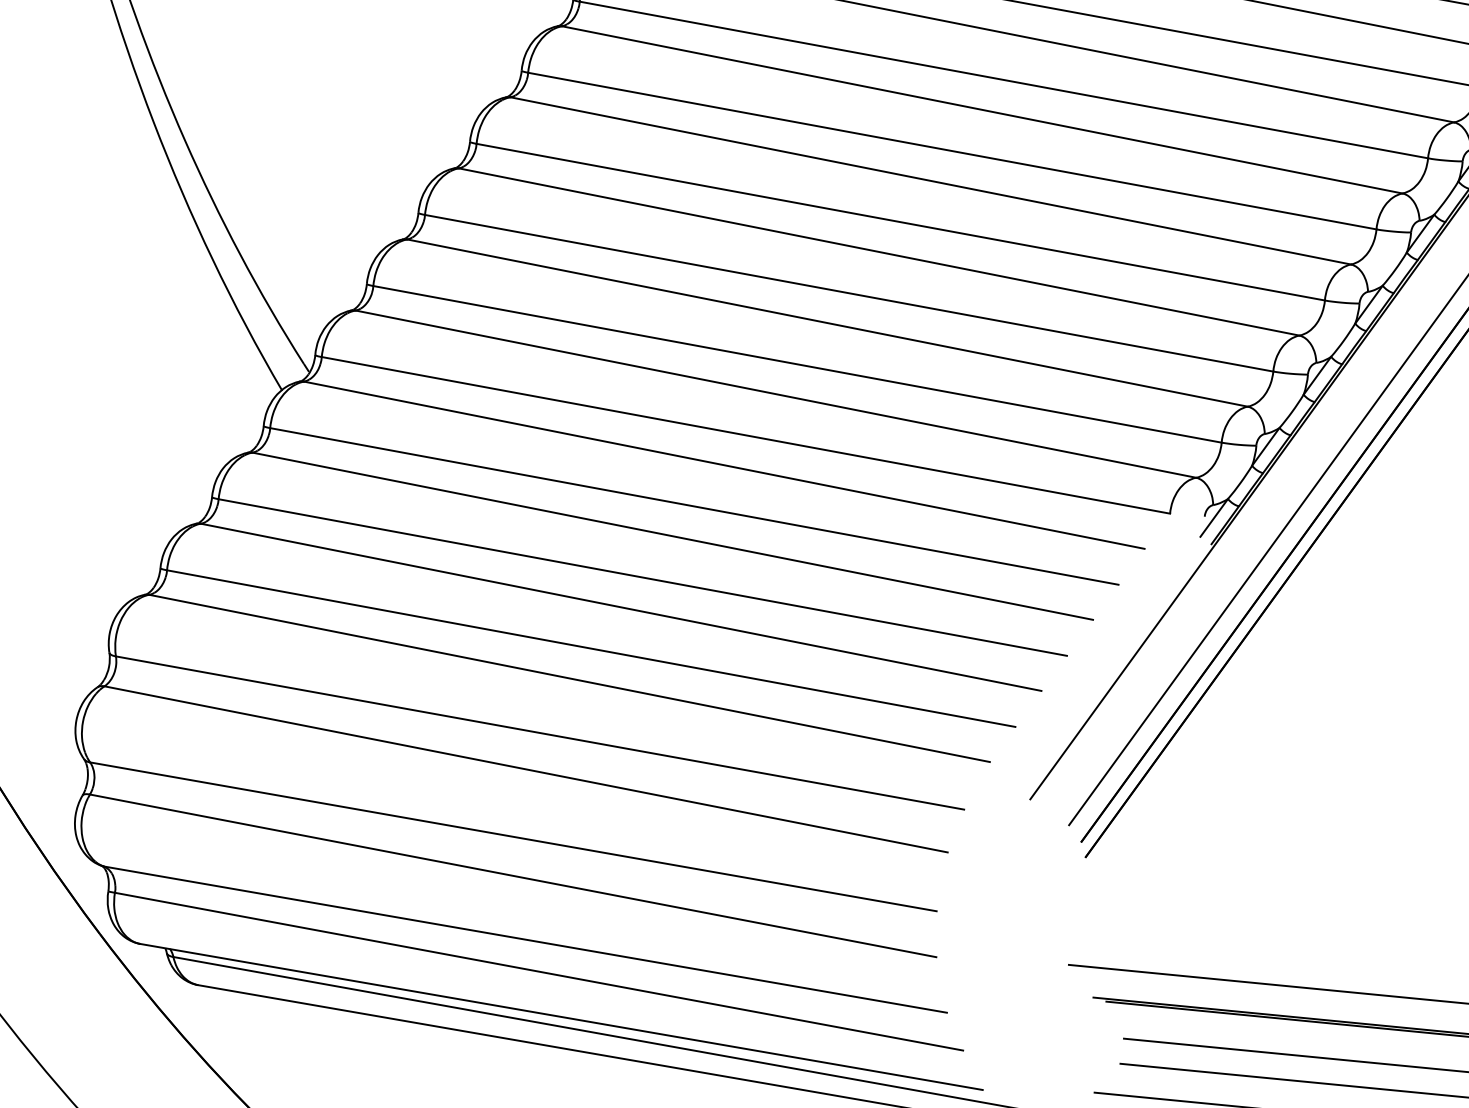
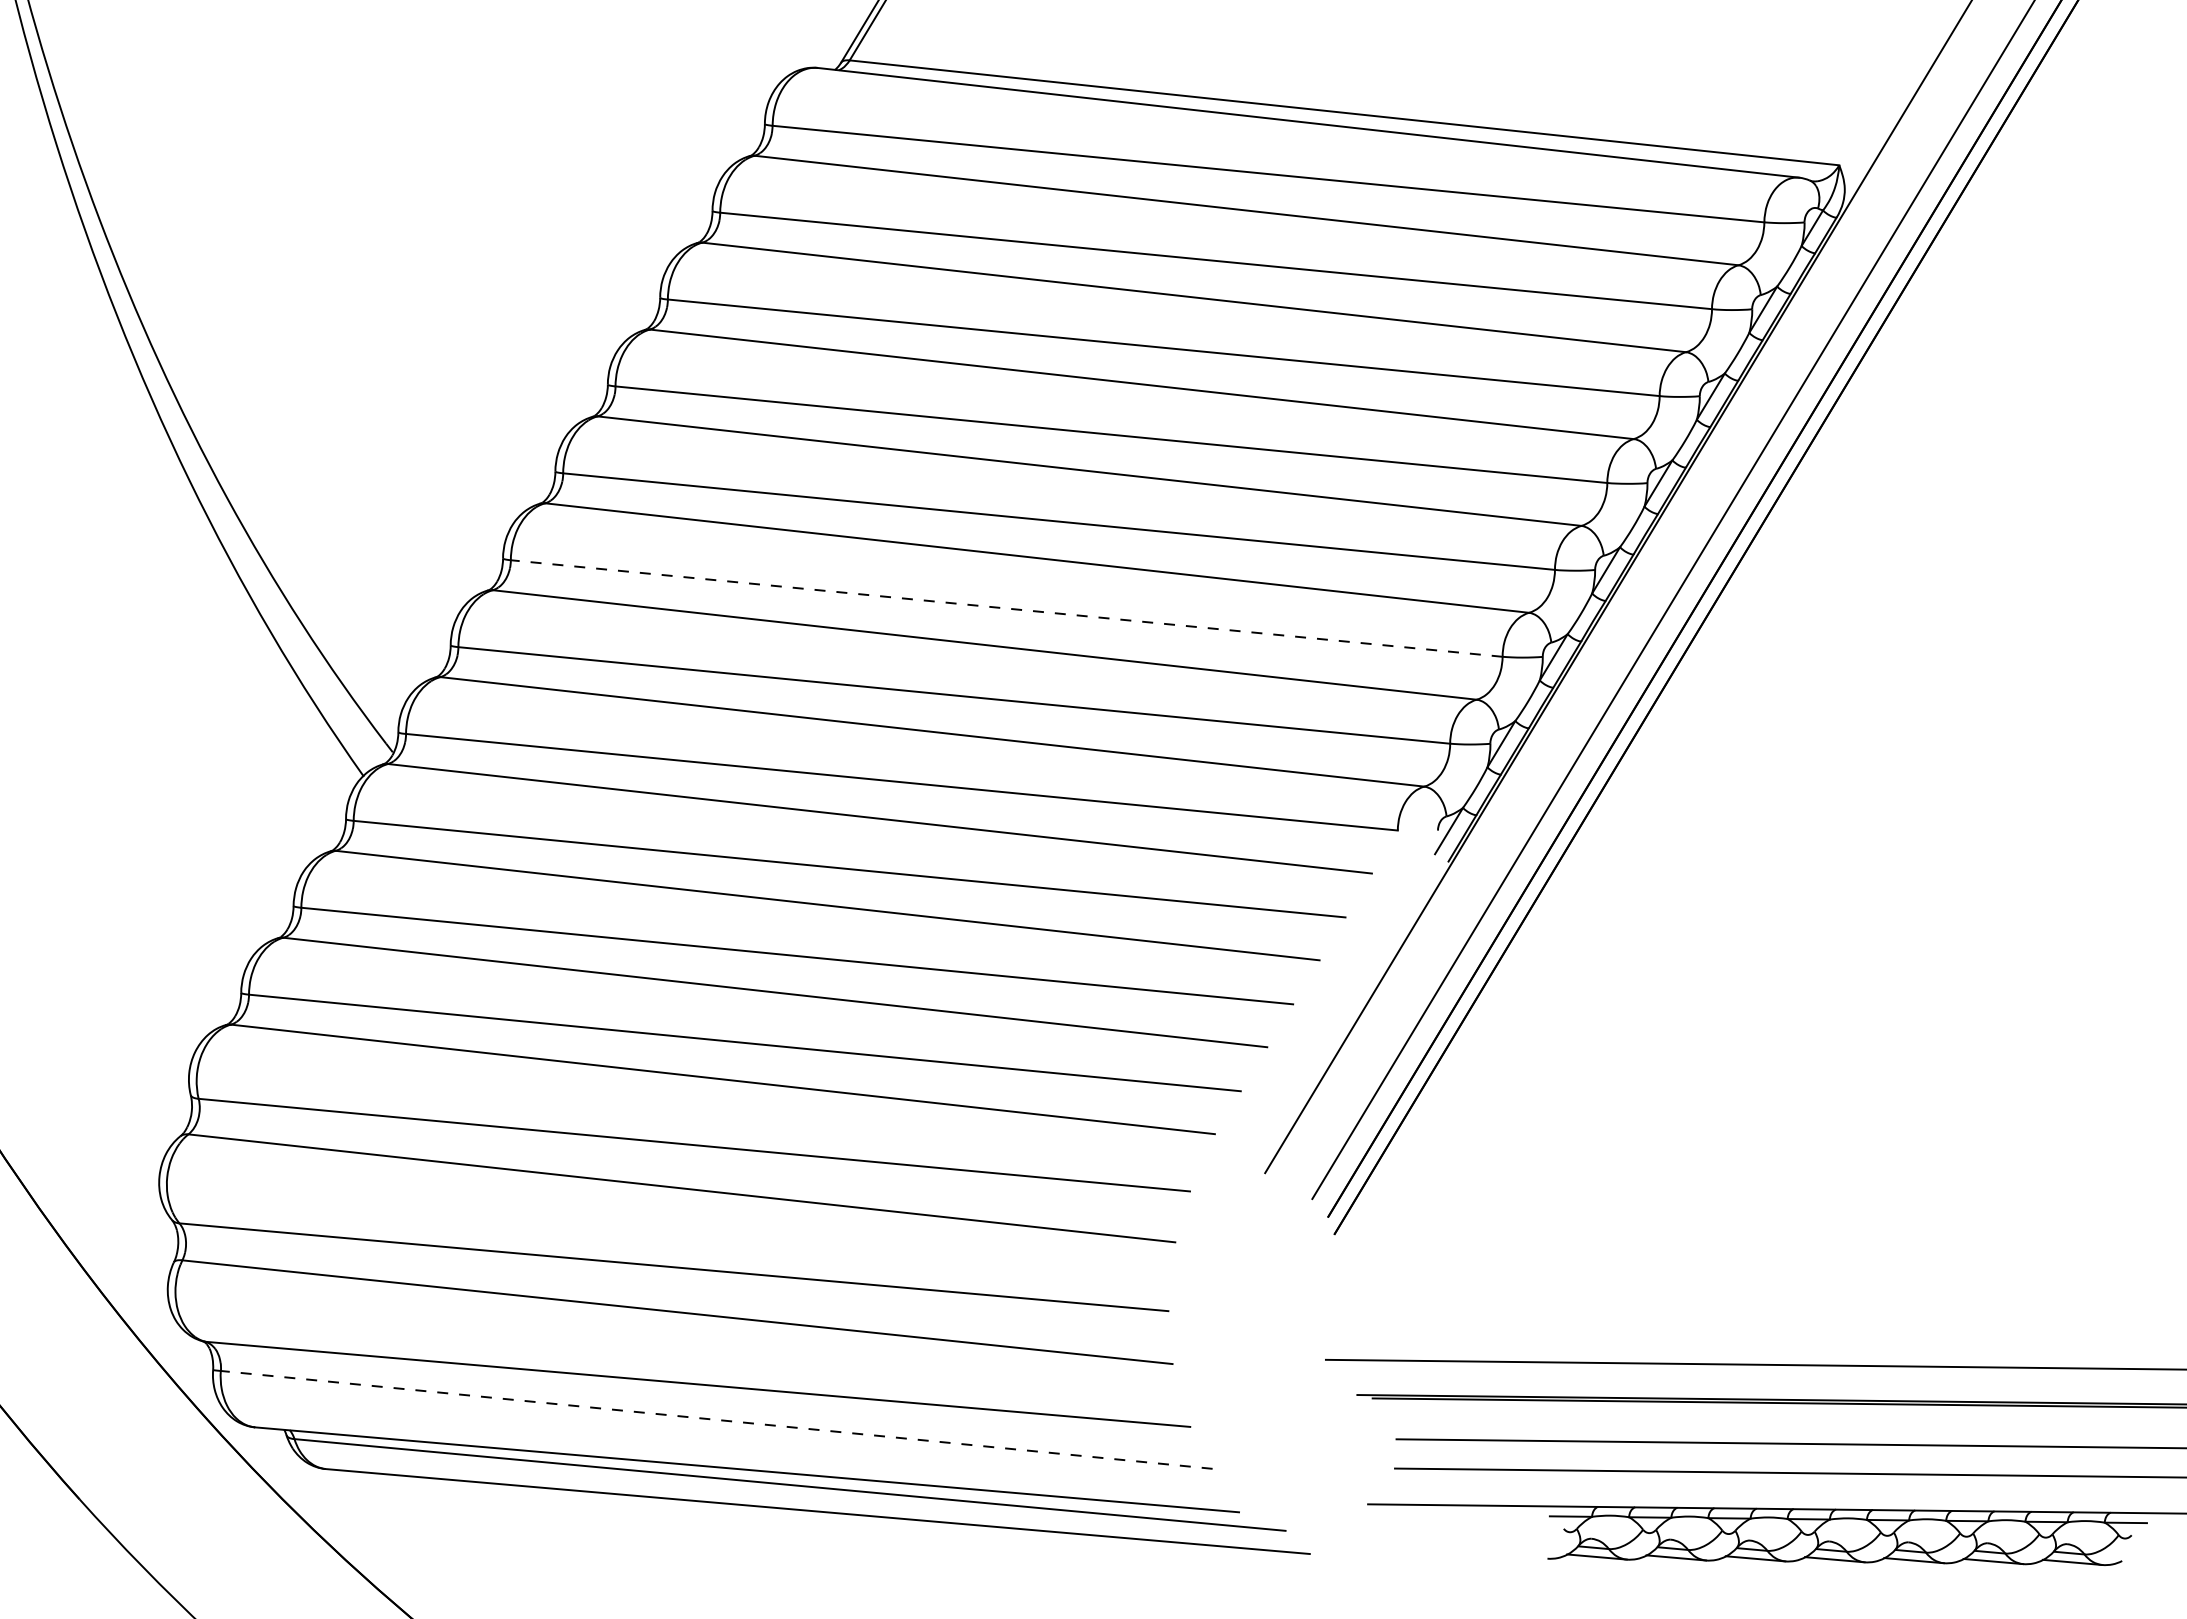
line: (848, 293) -> (1006, 608), solid -> dashed
line: (538, 971) -> (716, 1419), solid -> dashed

